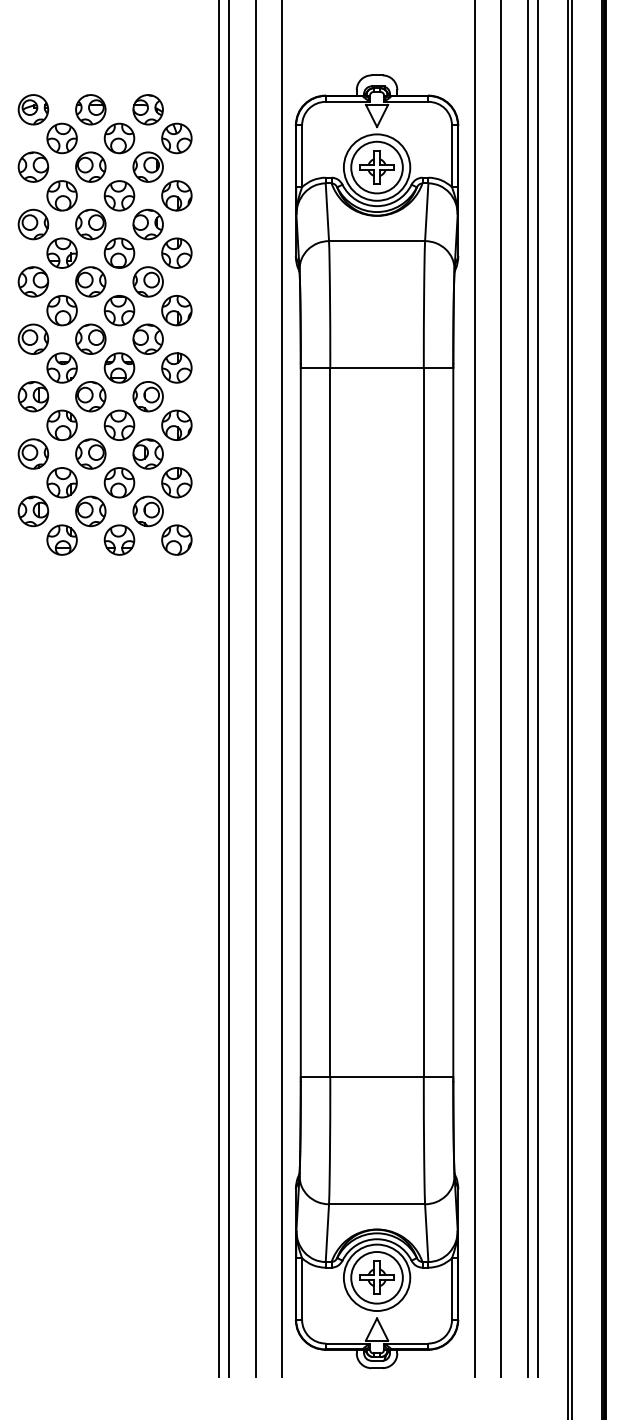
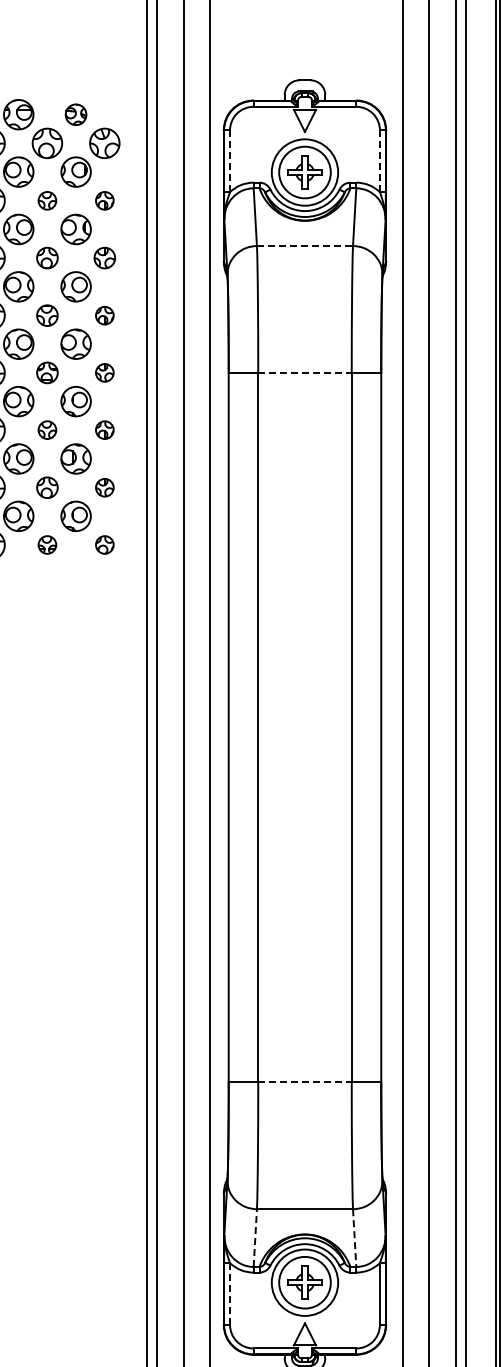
part: (147, 109) -> (75, 114), size x0.7
line: (302, 156) -> (230, 161), solid -> dashed
line: (452, 156) -> (380, 161), solid -> dashed
part: (119, 195) -> (47, 200), size x0.6
part: (176, 195) -> (104, 200), size x0.6
line: (377, 241) -> (305, 246), solid -> dashed
part: (119, 252) -> (47, 257), size x0.7
part: (176, 252) -> (104, 257), size x0.7
part: (119, 310) -> (47, 315), size x0.7
part: (176, 310) -> (104, 315), size x0.6
part: (119, 367) -> (47, 372), size x0.7
part: (176, 367) -> (104, 372), size x0.6
line: (377, 368) -> (305, 373), solid -> dashed
part: (119, 424) -> (47, 429), size x0.6
part: (176, 424) -> (104, 429), size x0.6
part: (119, 482) -> (47, 487), size x0.7
part: (176, 482) -> (104, 487), size x0.6
part: (119, 539) -> (47, 544), size x0.6
part: (176, 539) -> (104, 544), size x0.6
line: (377, 1077) -> (305, 1082), solid -> dashed
line: (327, 1233) -> (255, 1238), solid -> dashed
line: (426, 1233) -> (354, 1238), solid -> dashed
line: (302, 1289) -> (230, 1294), solid -> dashed

